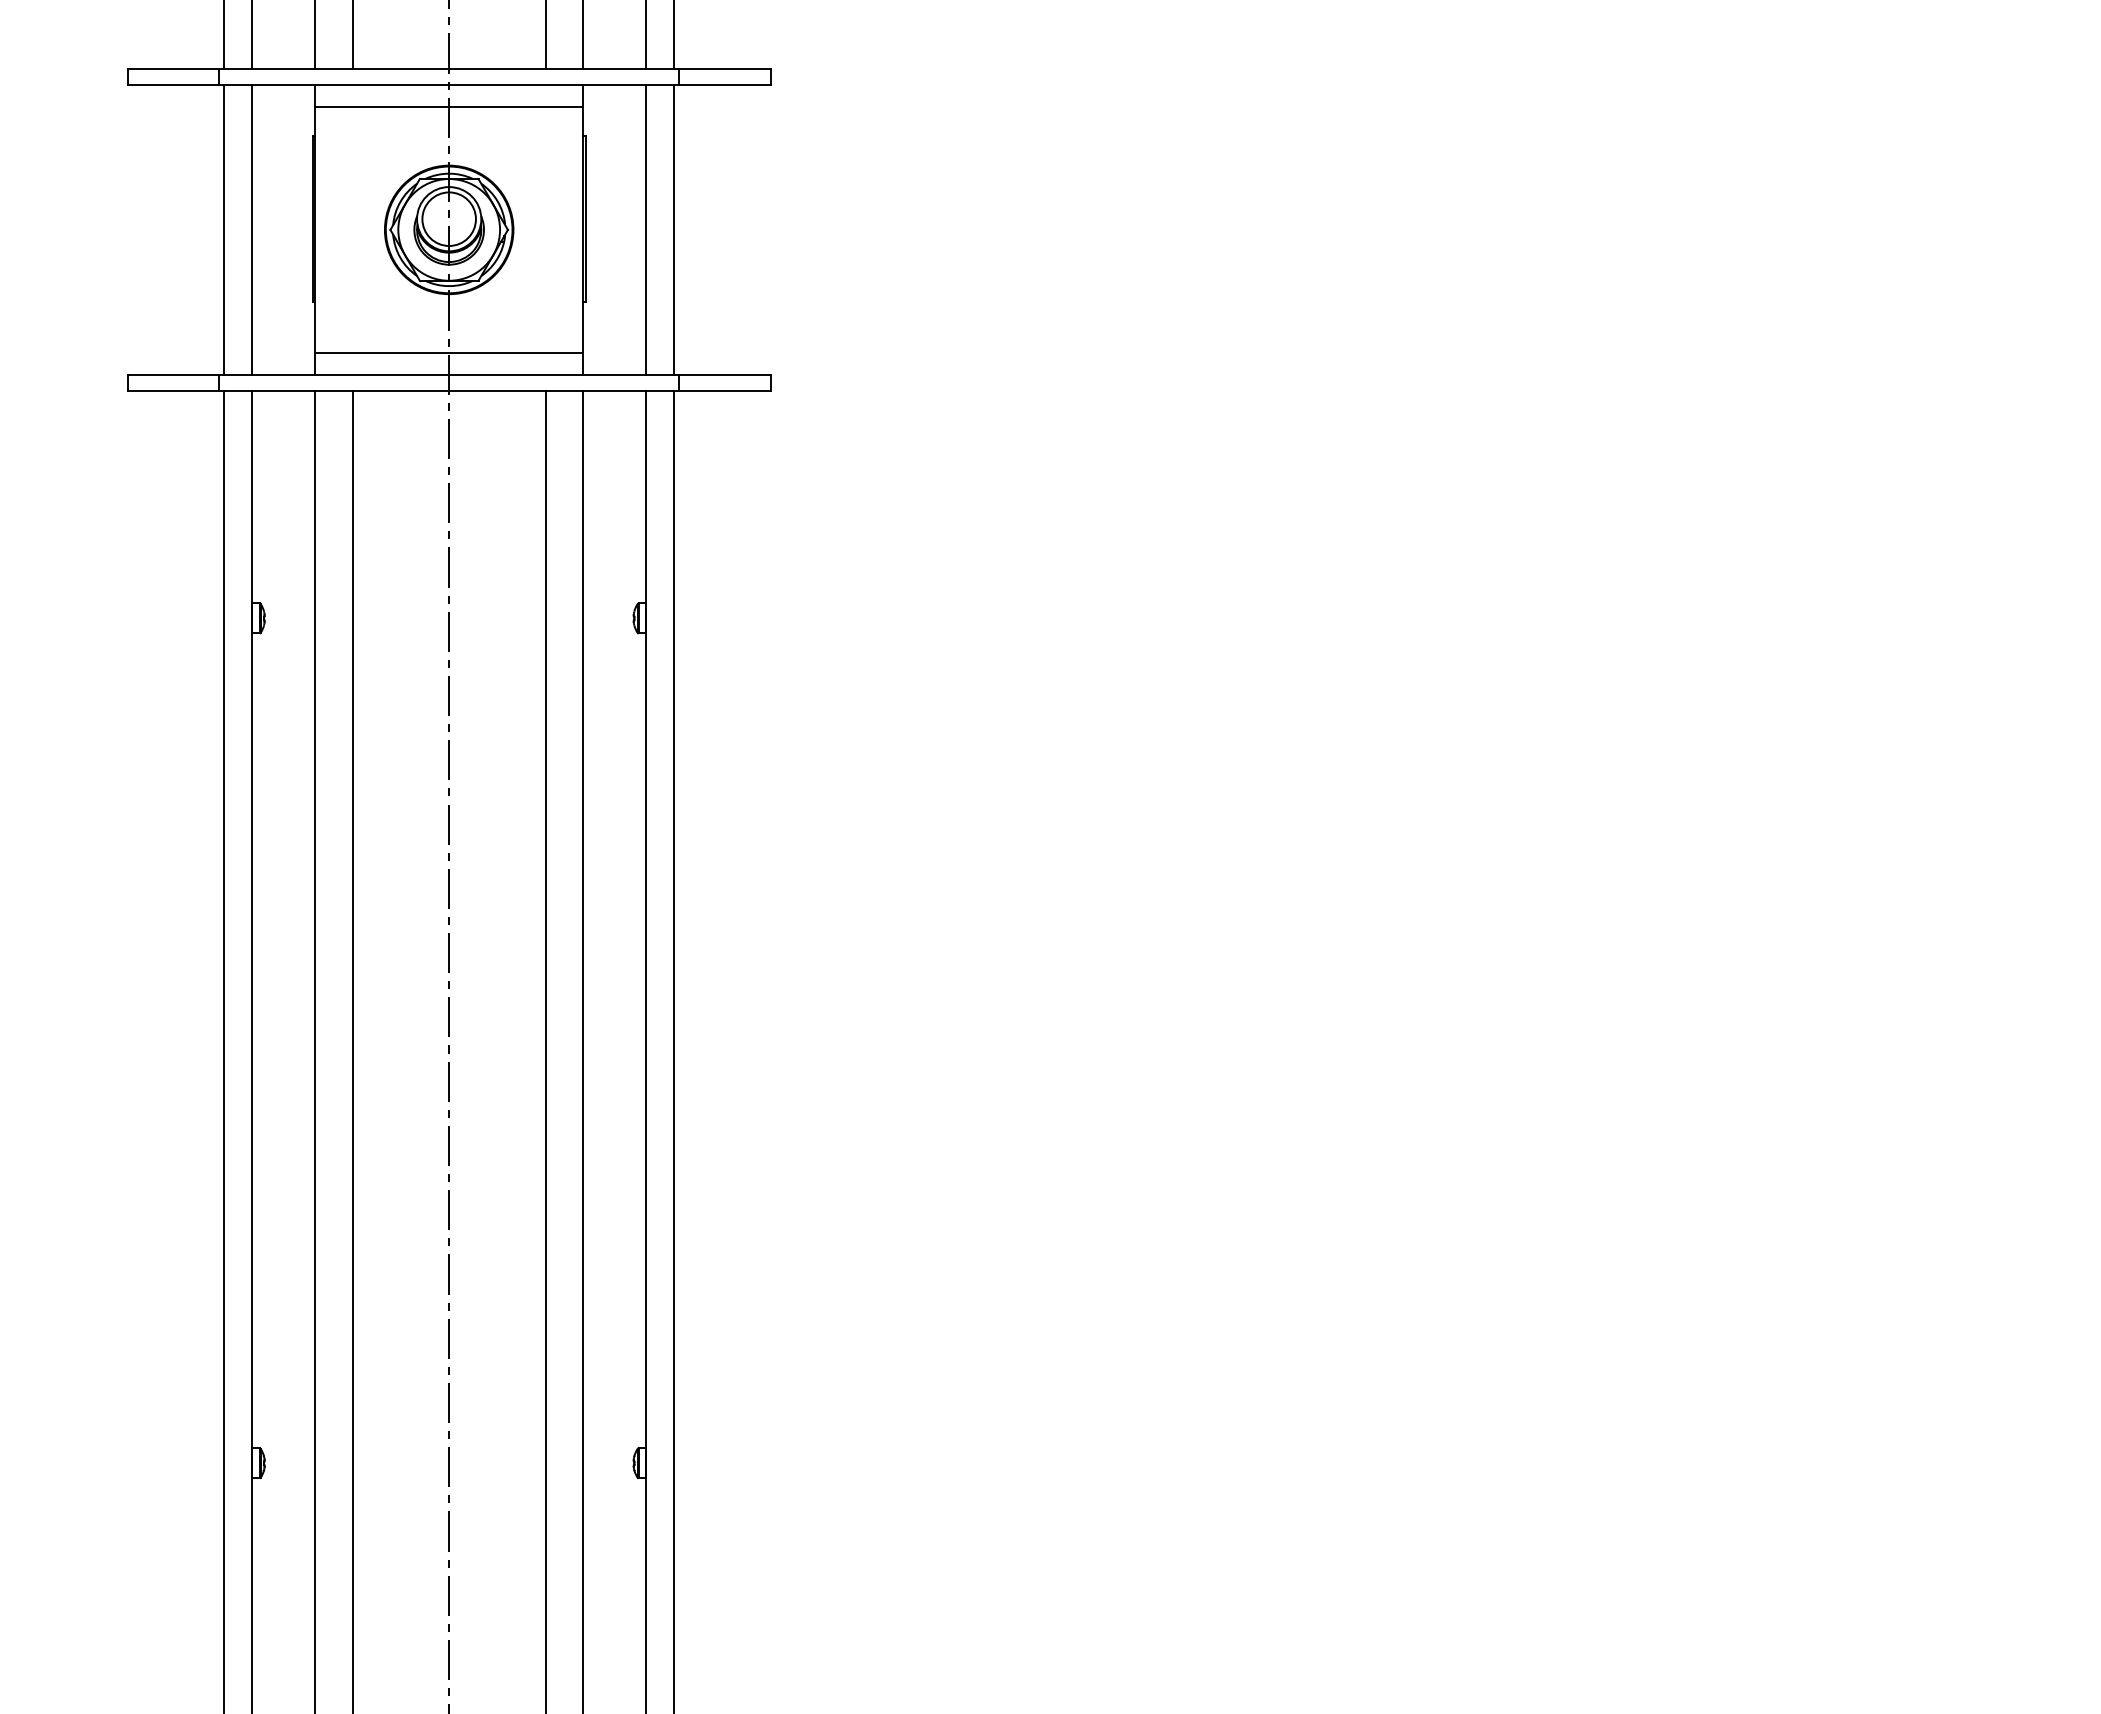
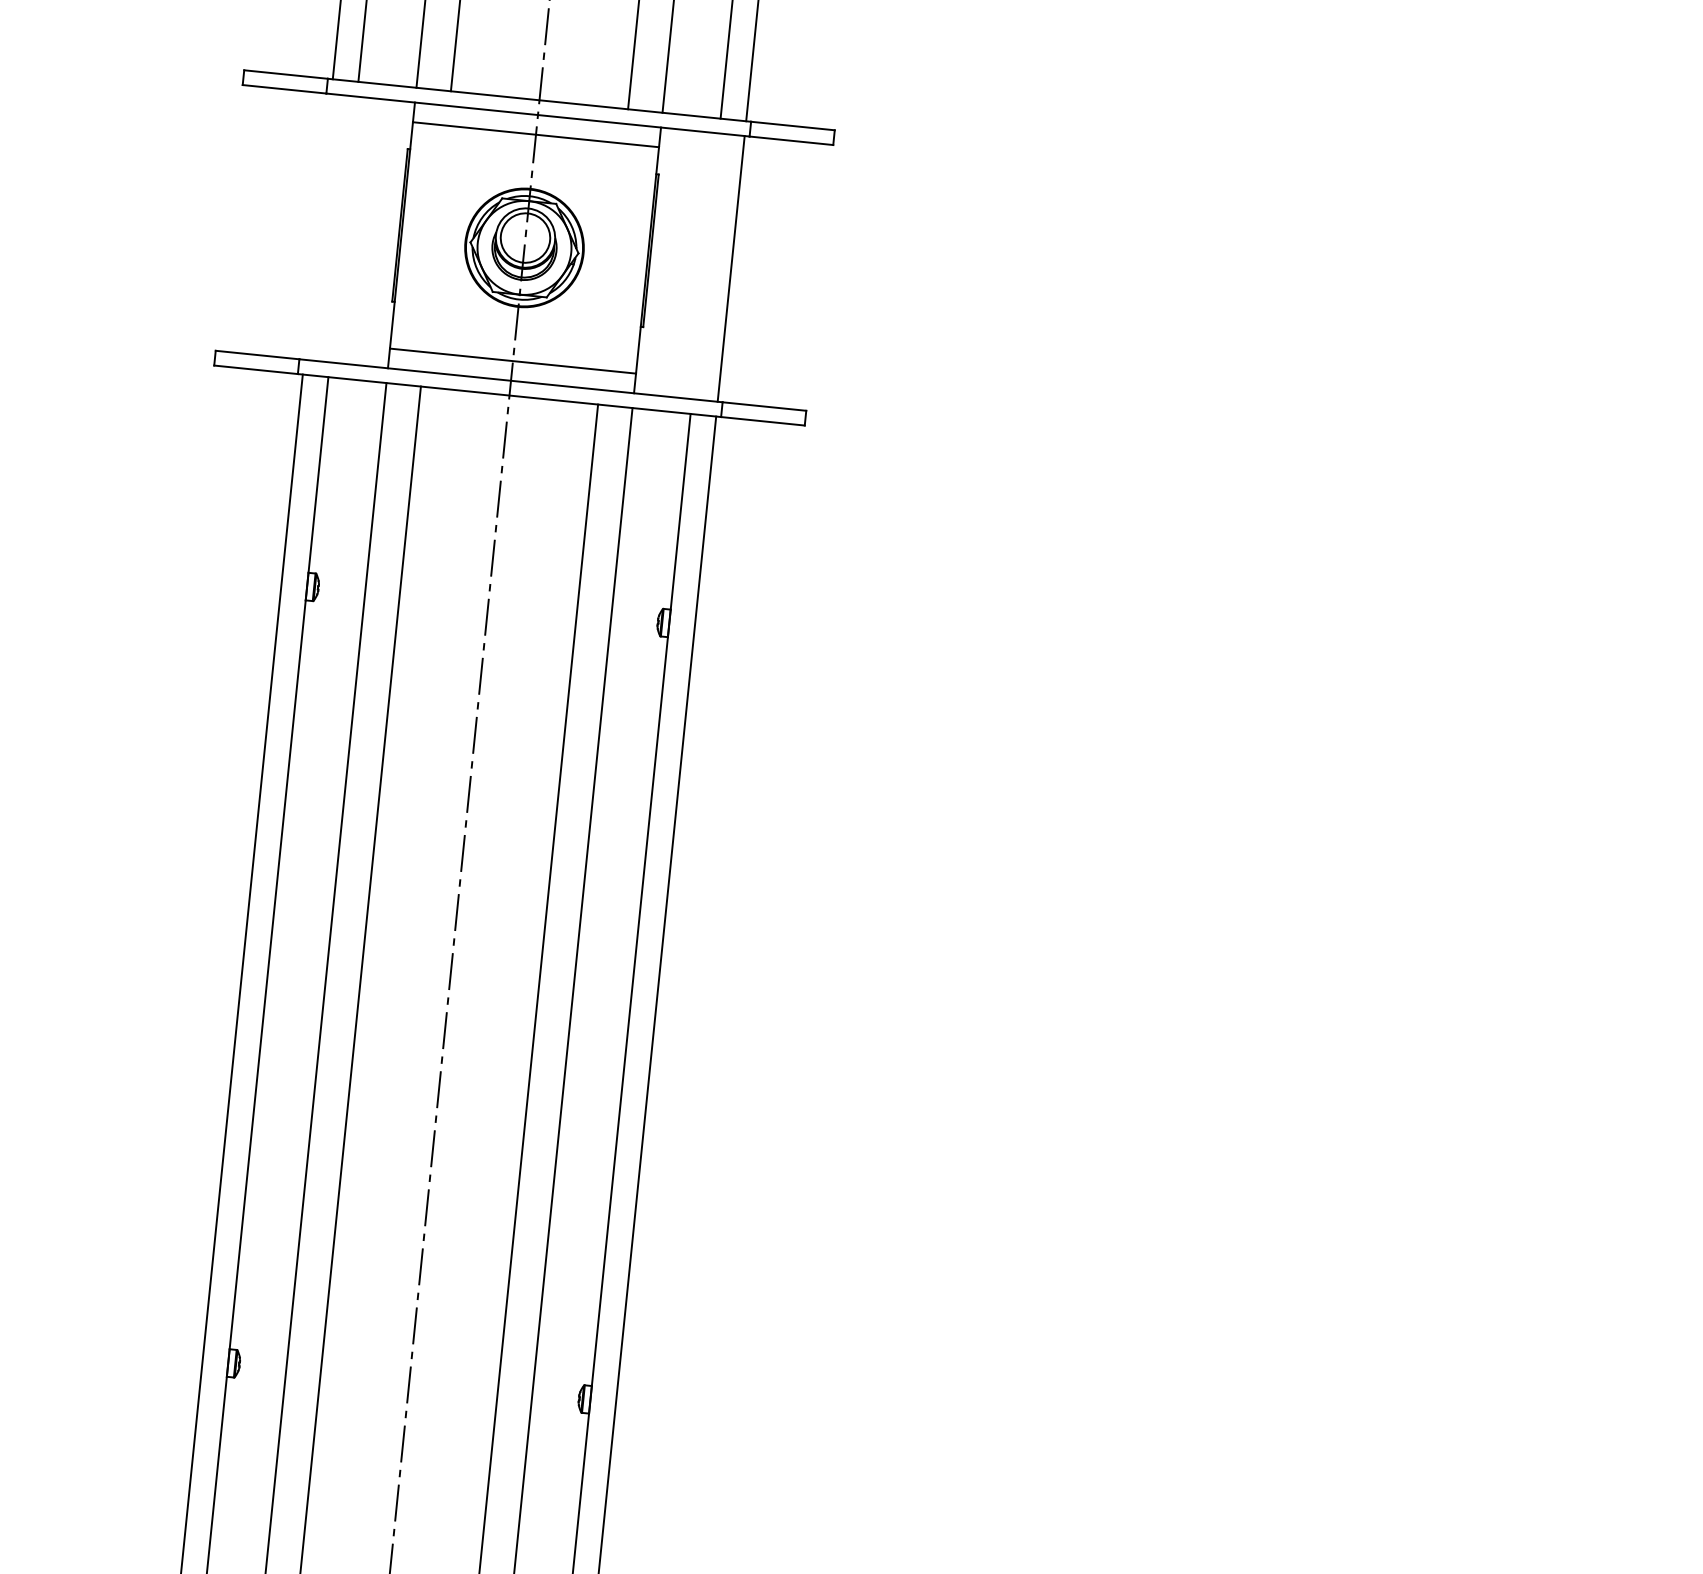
line: (224, 229) -> (318, 226), removed
line: (252, 229) -> (343, 229), removed
line: (646, 229) -> (705, 265), removed

